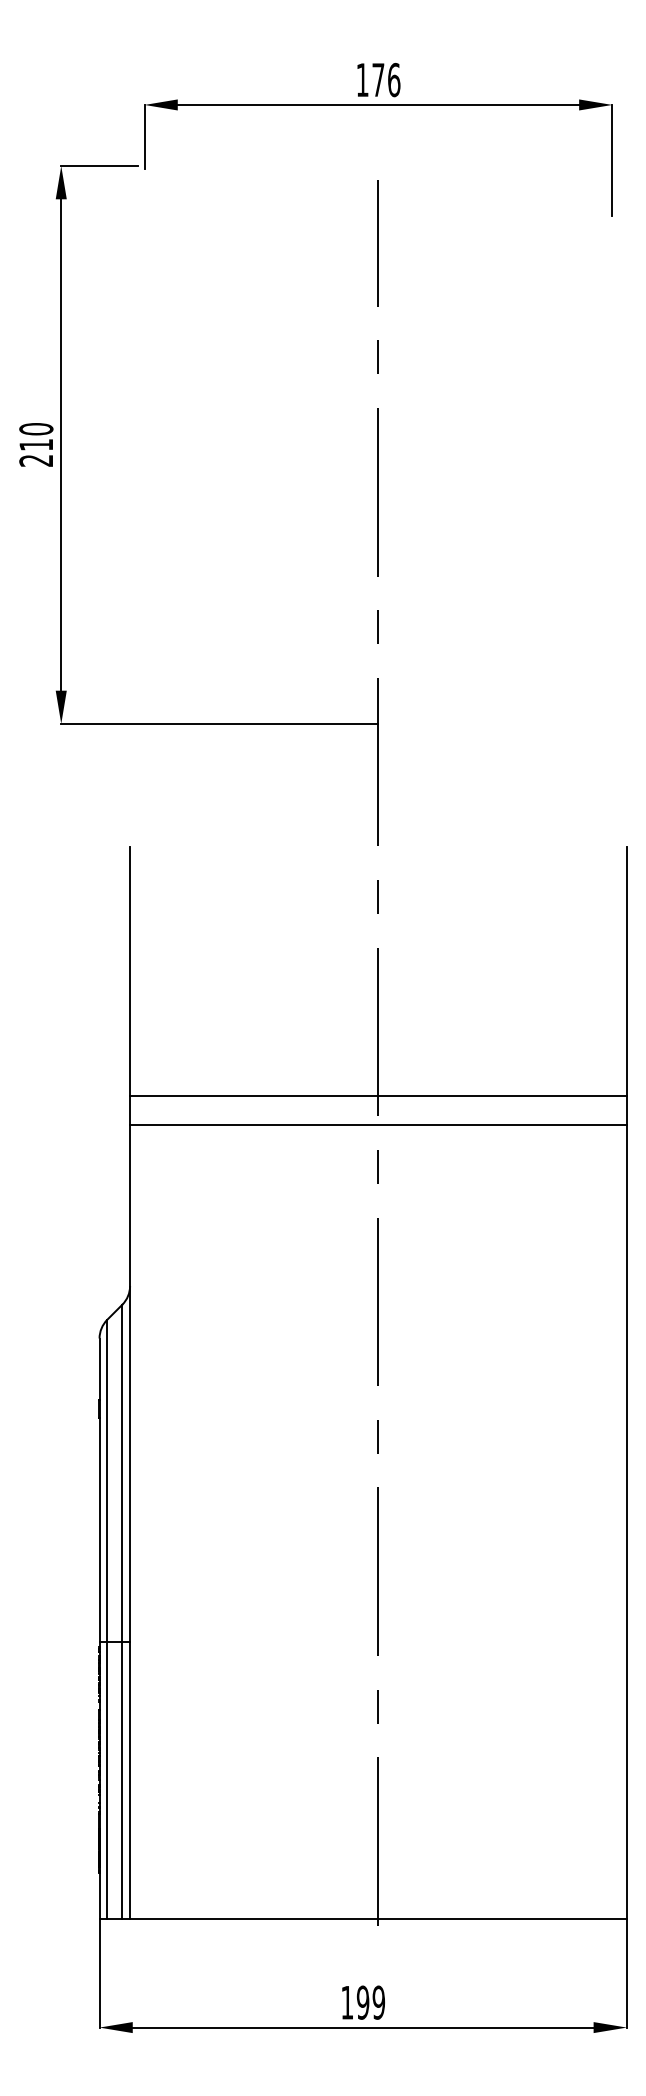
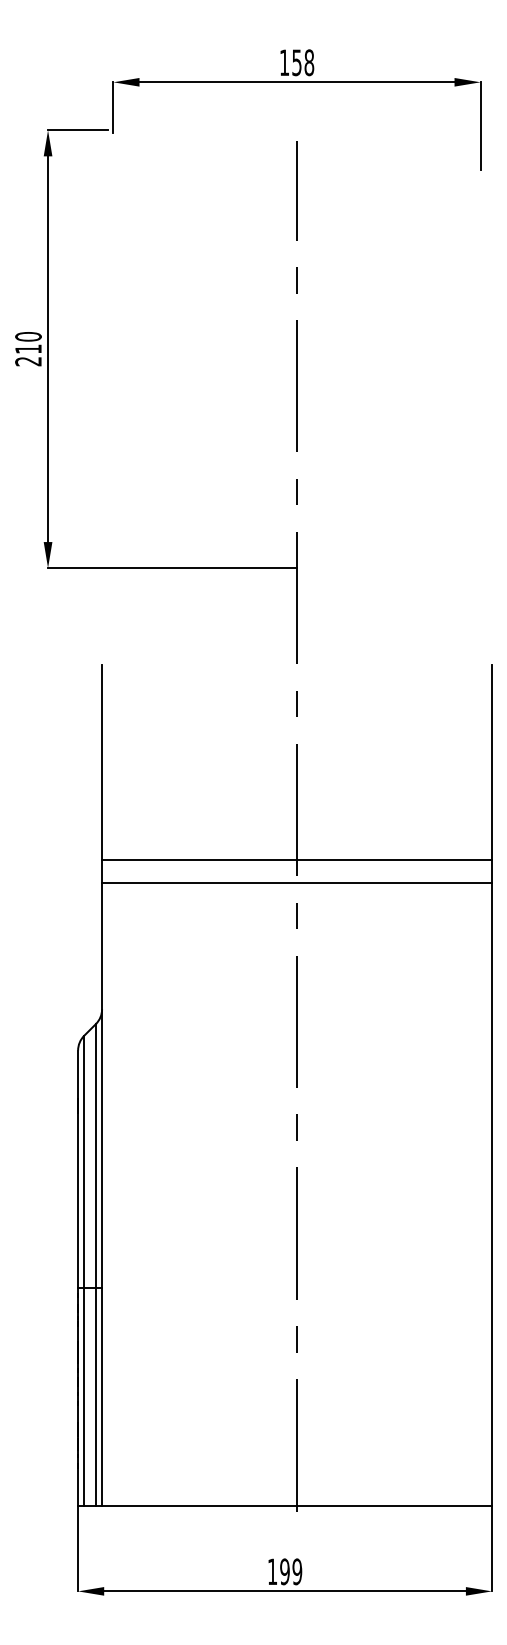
text: (386, 79) -> (303, 62), 176 -> 158

